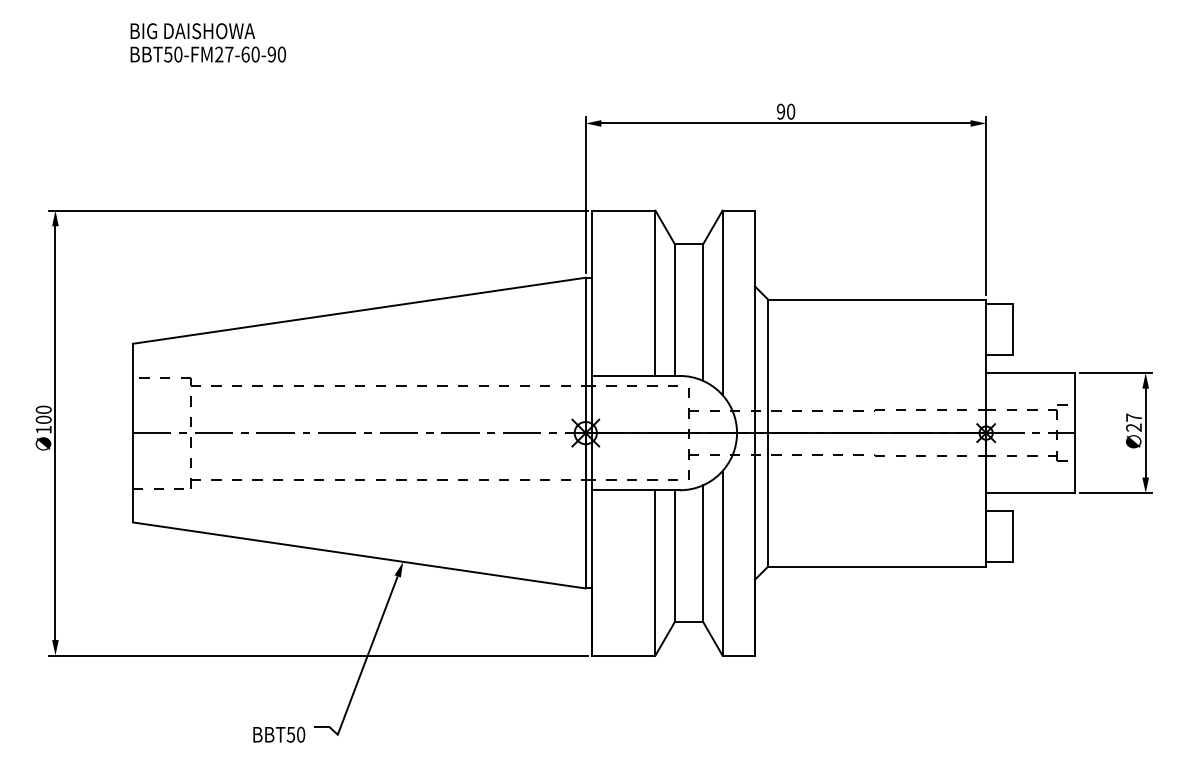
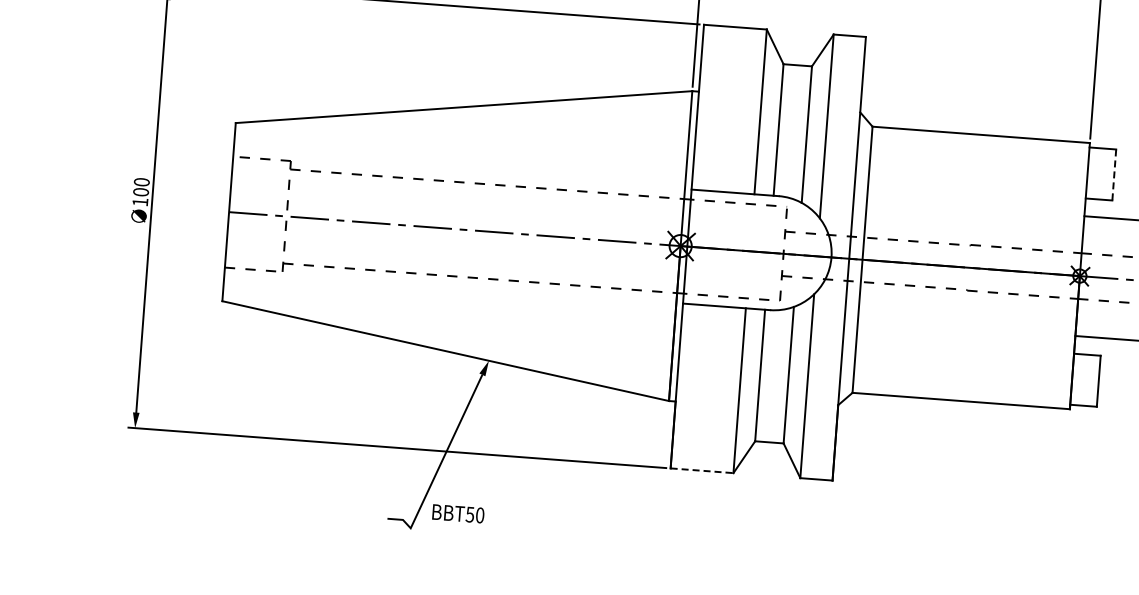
line: (1012, 329) -> (1113, 174), solid -> dashed
line: (623, 655) -> (701, 470), solid -> dashed
text: (279, 734) -> (458, 513), moved

